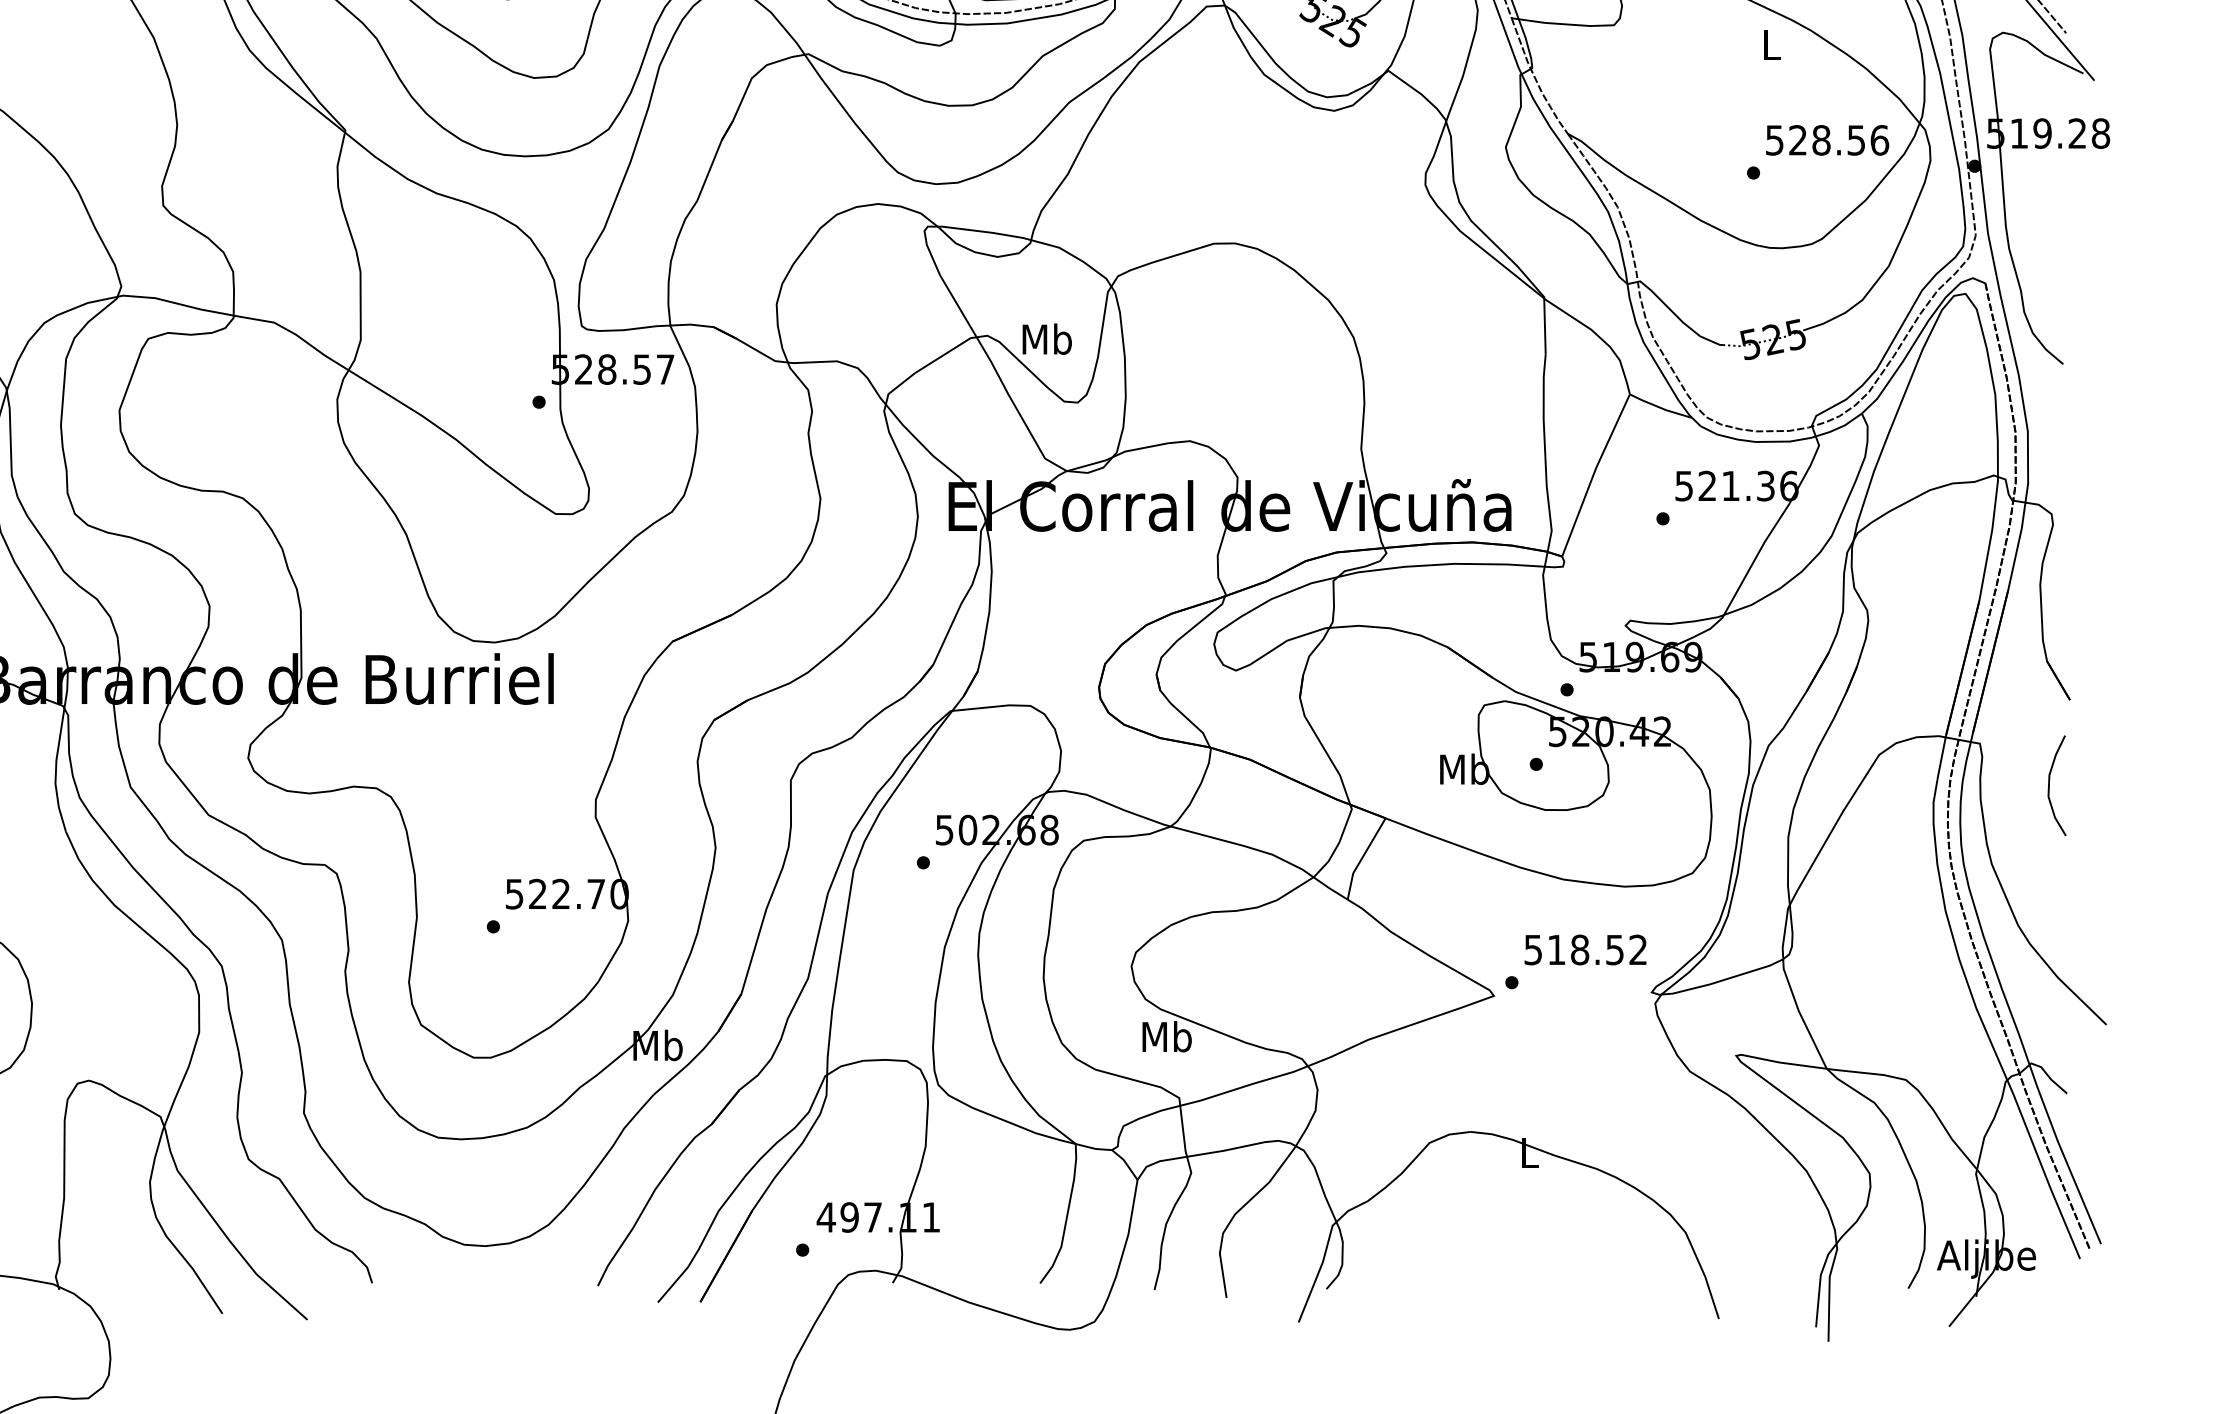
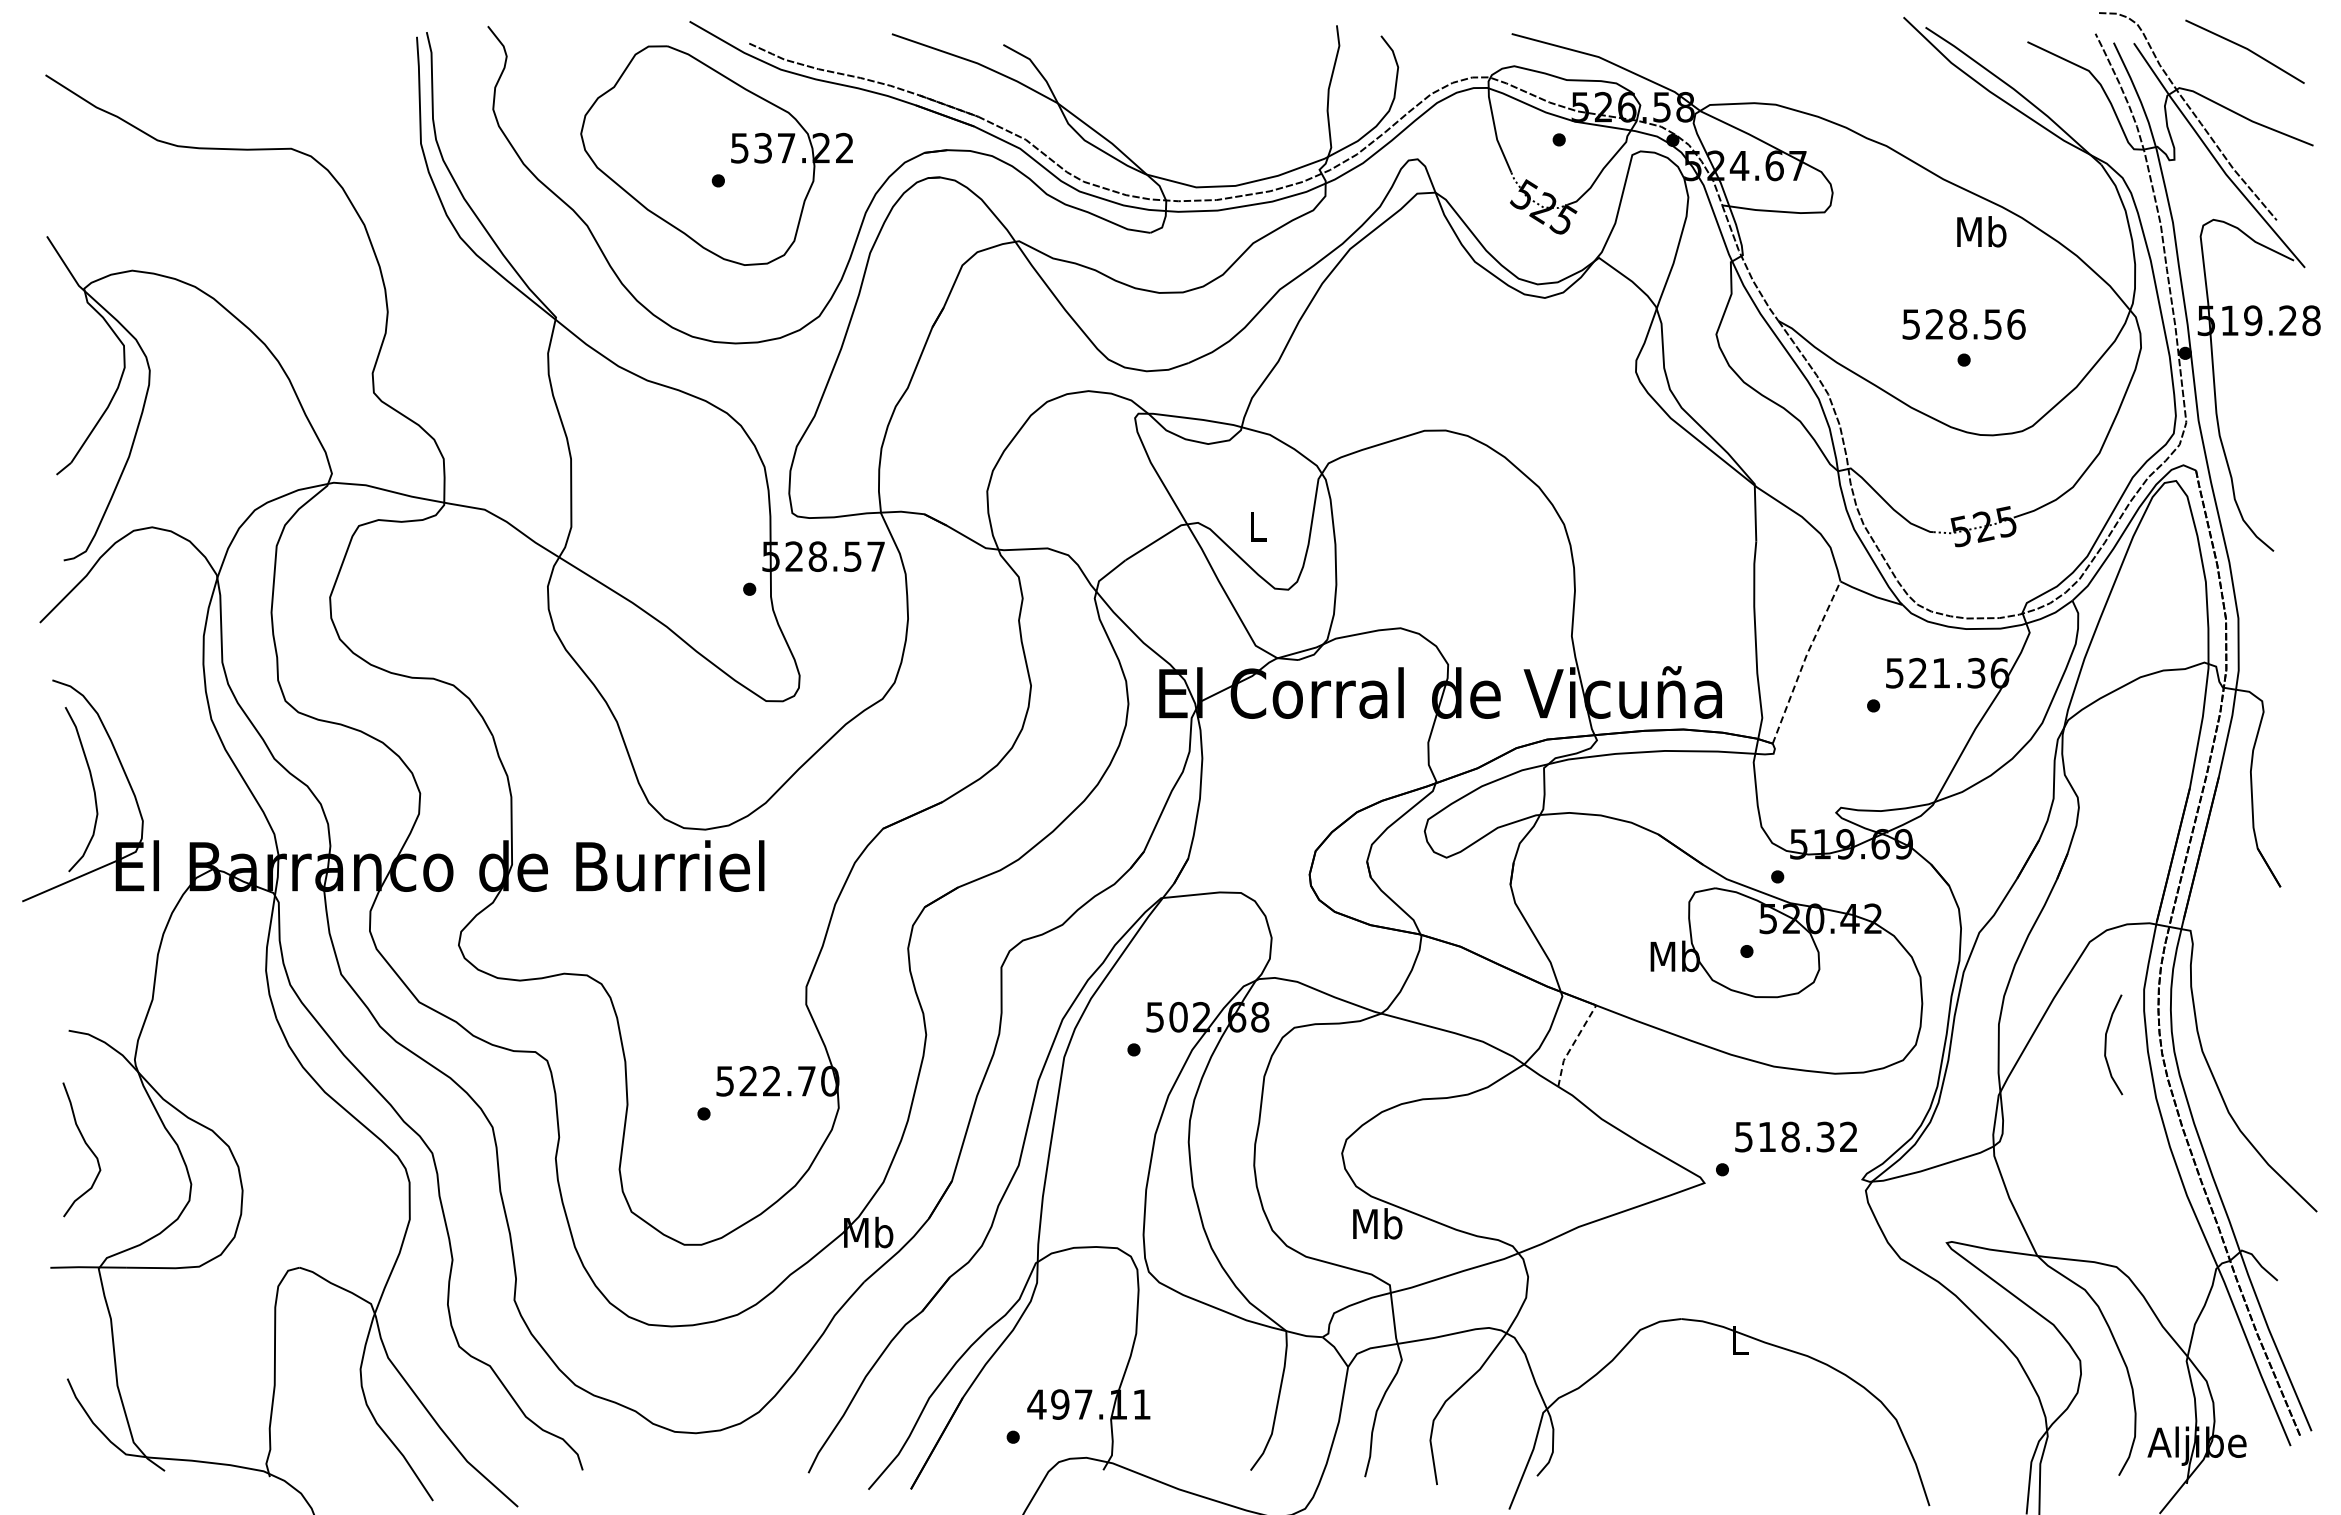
text: (1770, 44) -> (1981, 231), L -> Mb
text: (1826, 140) -> (1963, 324), moved
text: (1046, 338) -> (1257, 525), Mb -> L
line: (1593, 474) -> (1804, 661), solid -> dashed
curve: (2049, 785) -> (2106, 1044), moved
line: (1361, 858) -> (1572, 1045), solid -> dashed
text: (1614, 949) -> (1825, 1136), 518.52 -> 518.32

